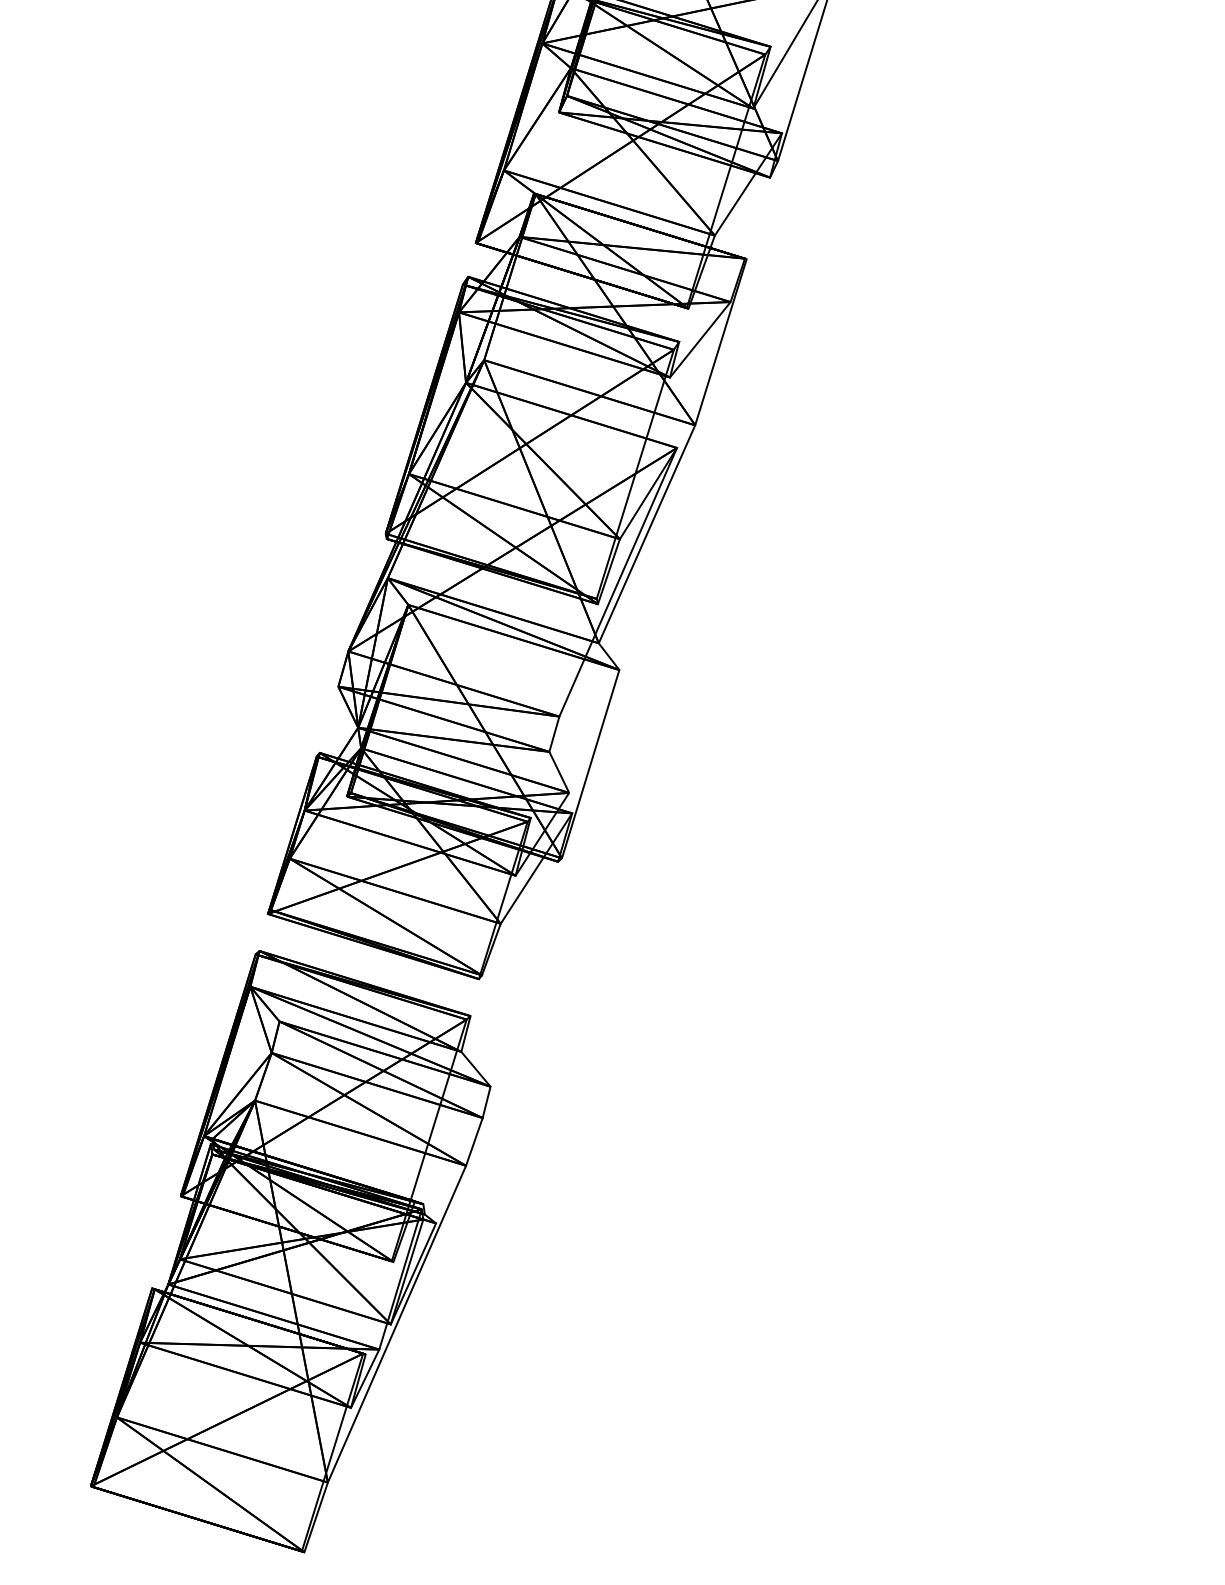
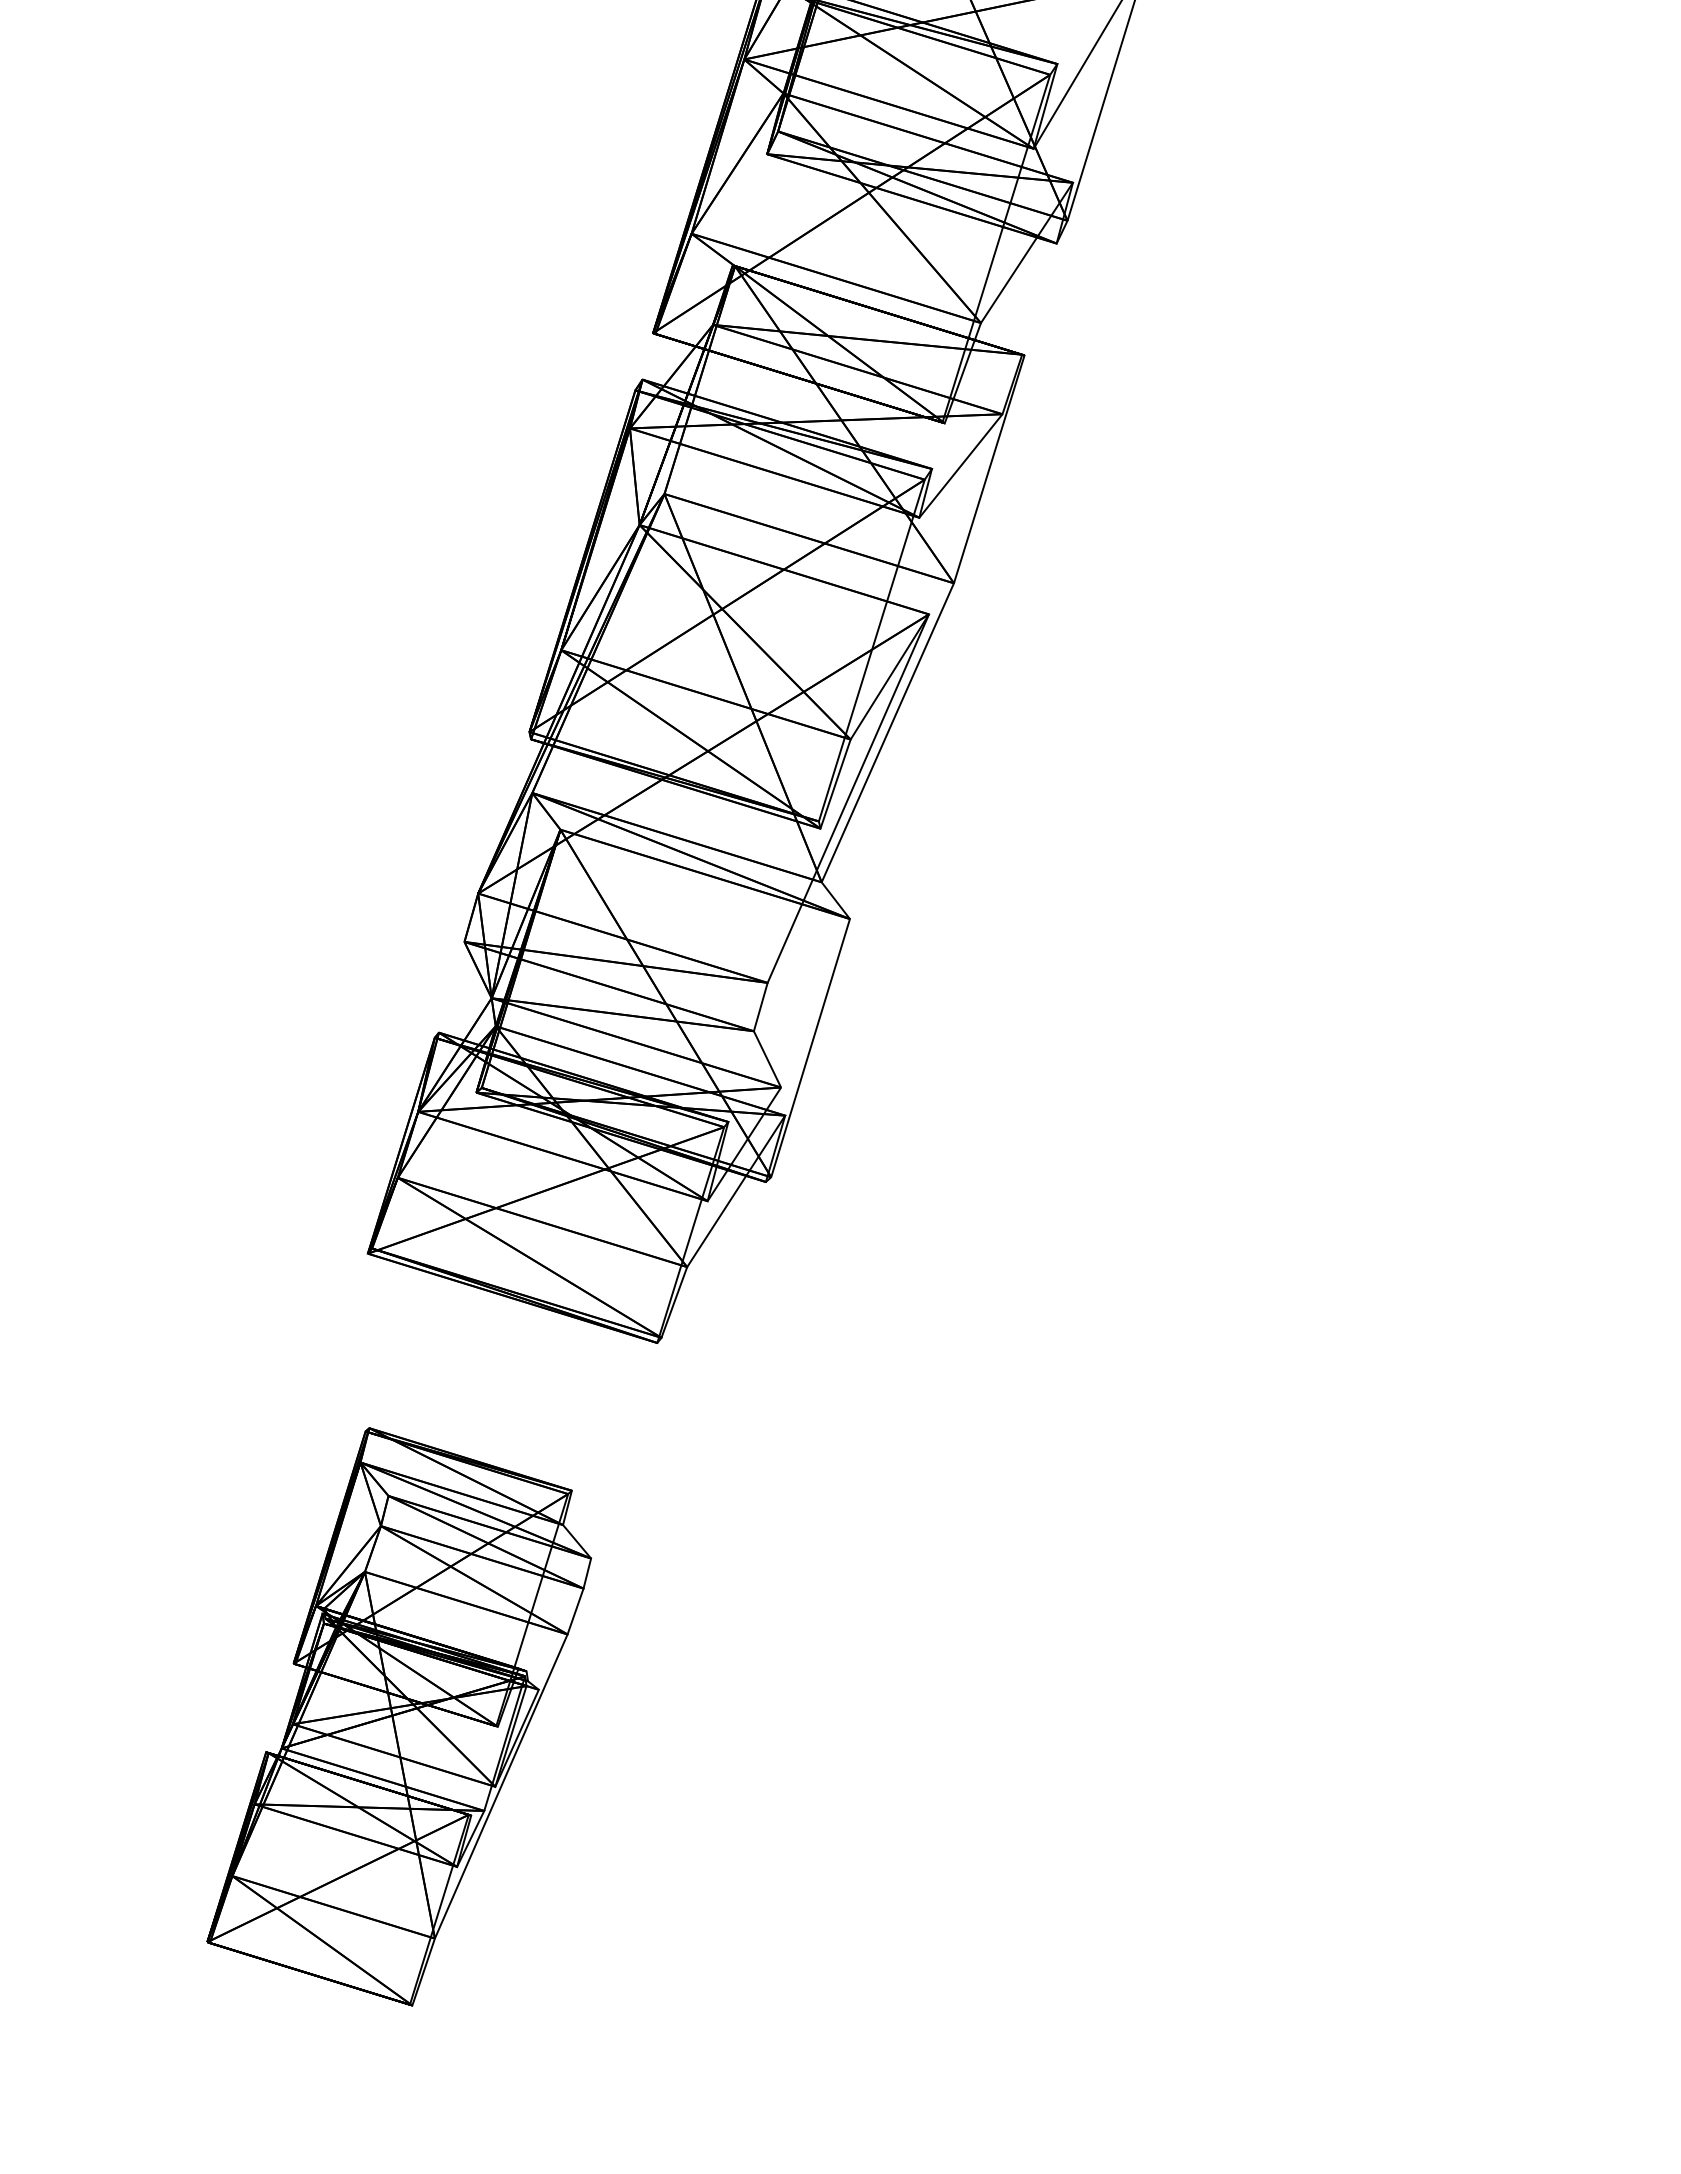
part: (291, 1251) -> (399, 1716), size x0.7

